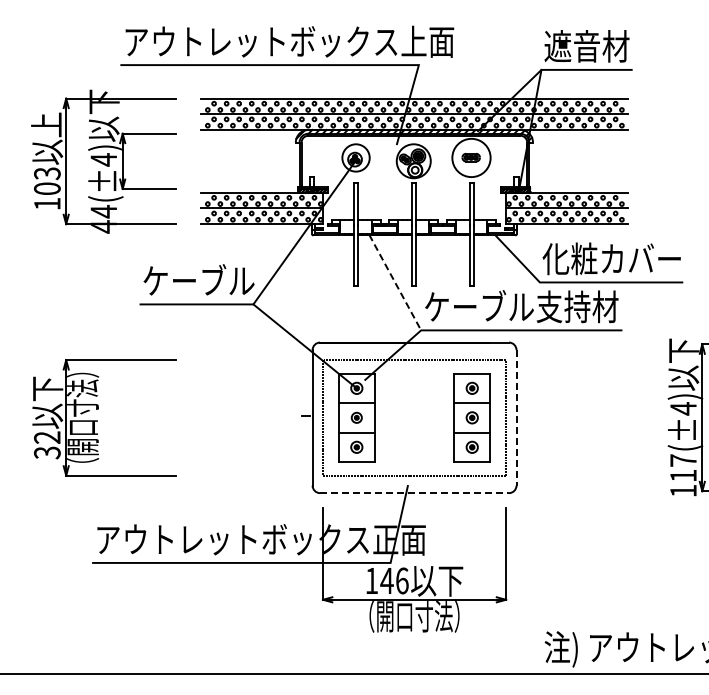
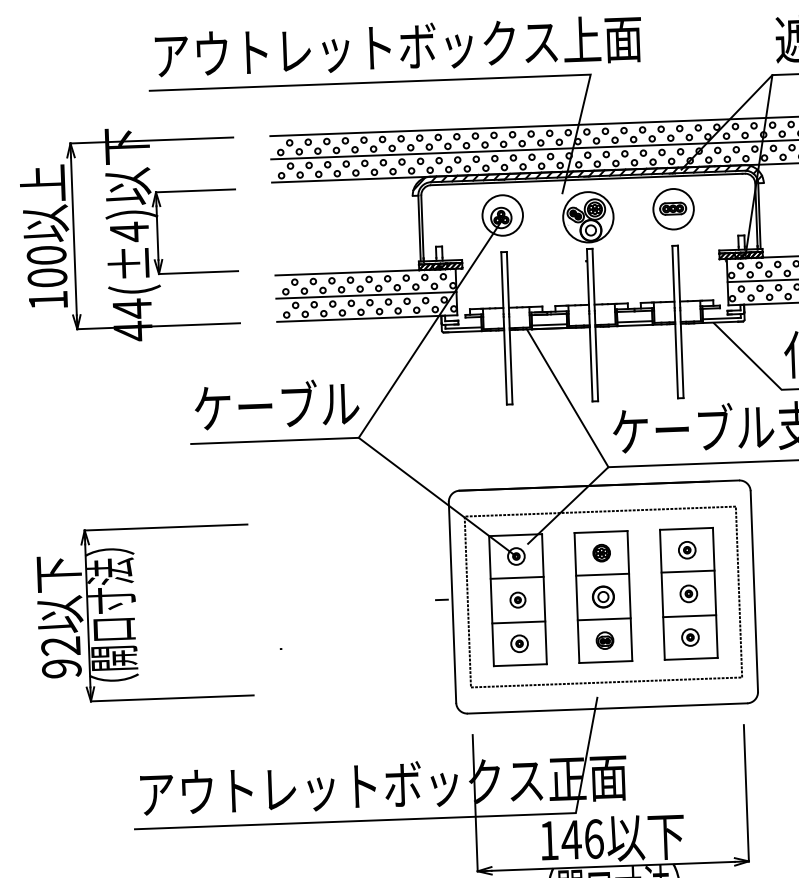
circle: (471, 157) -> (673, 208), size x0.71
text: (47, 173) -> (46, 255), 103 -> 100
line: (395, 283) -> (567, 399), dashed -> solid
part: (414, 417) -> (603, 596), added
line: (516, 417) -> (754, 590), dashed -> solid
text: (47, 452) -> (62, 668), 32 -> 92
line: (415, 493) -> (608, 708), dashed -> solid

